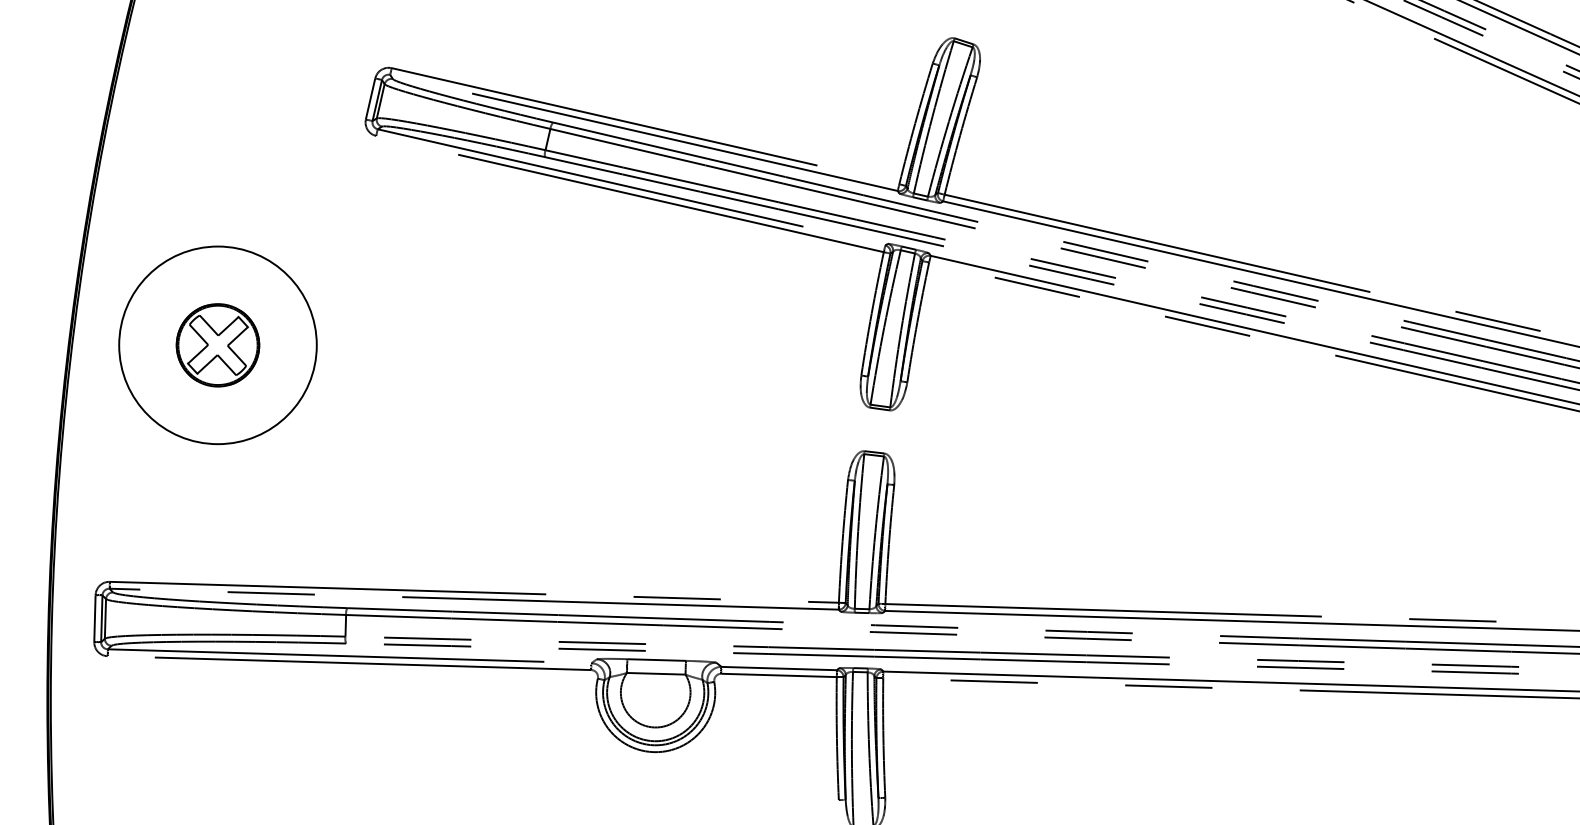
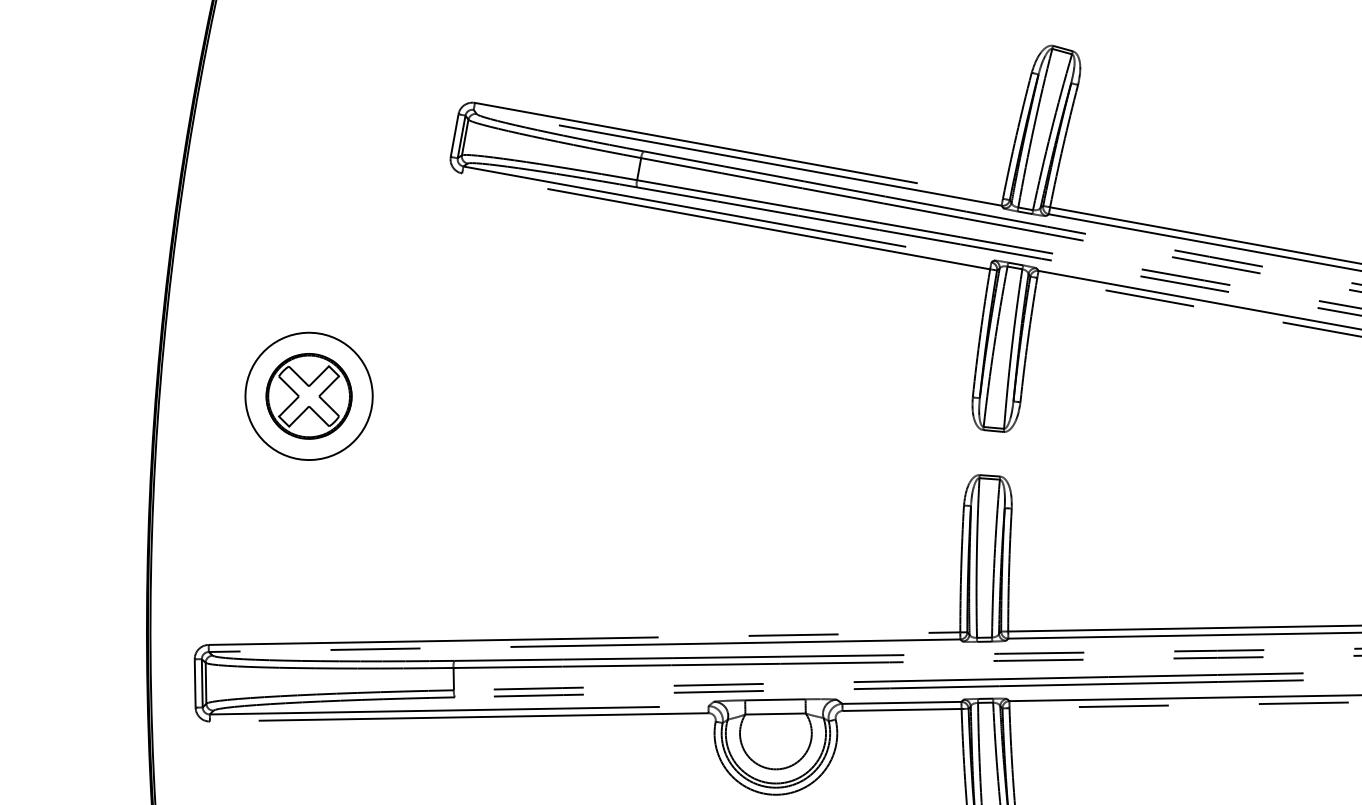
circle: (217, 345) -> (308, 396), size x0.62

